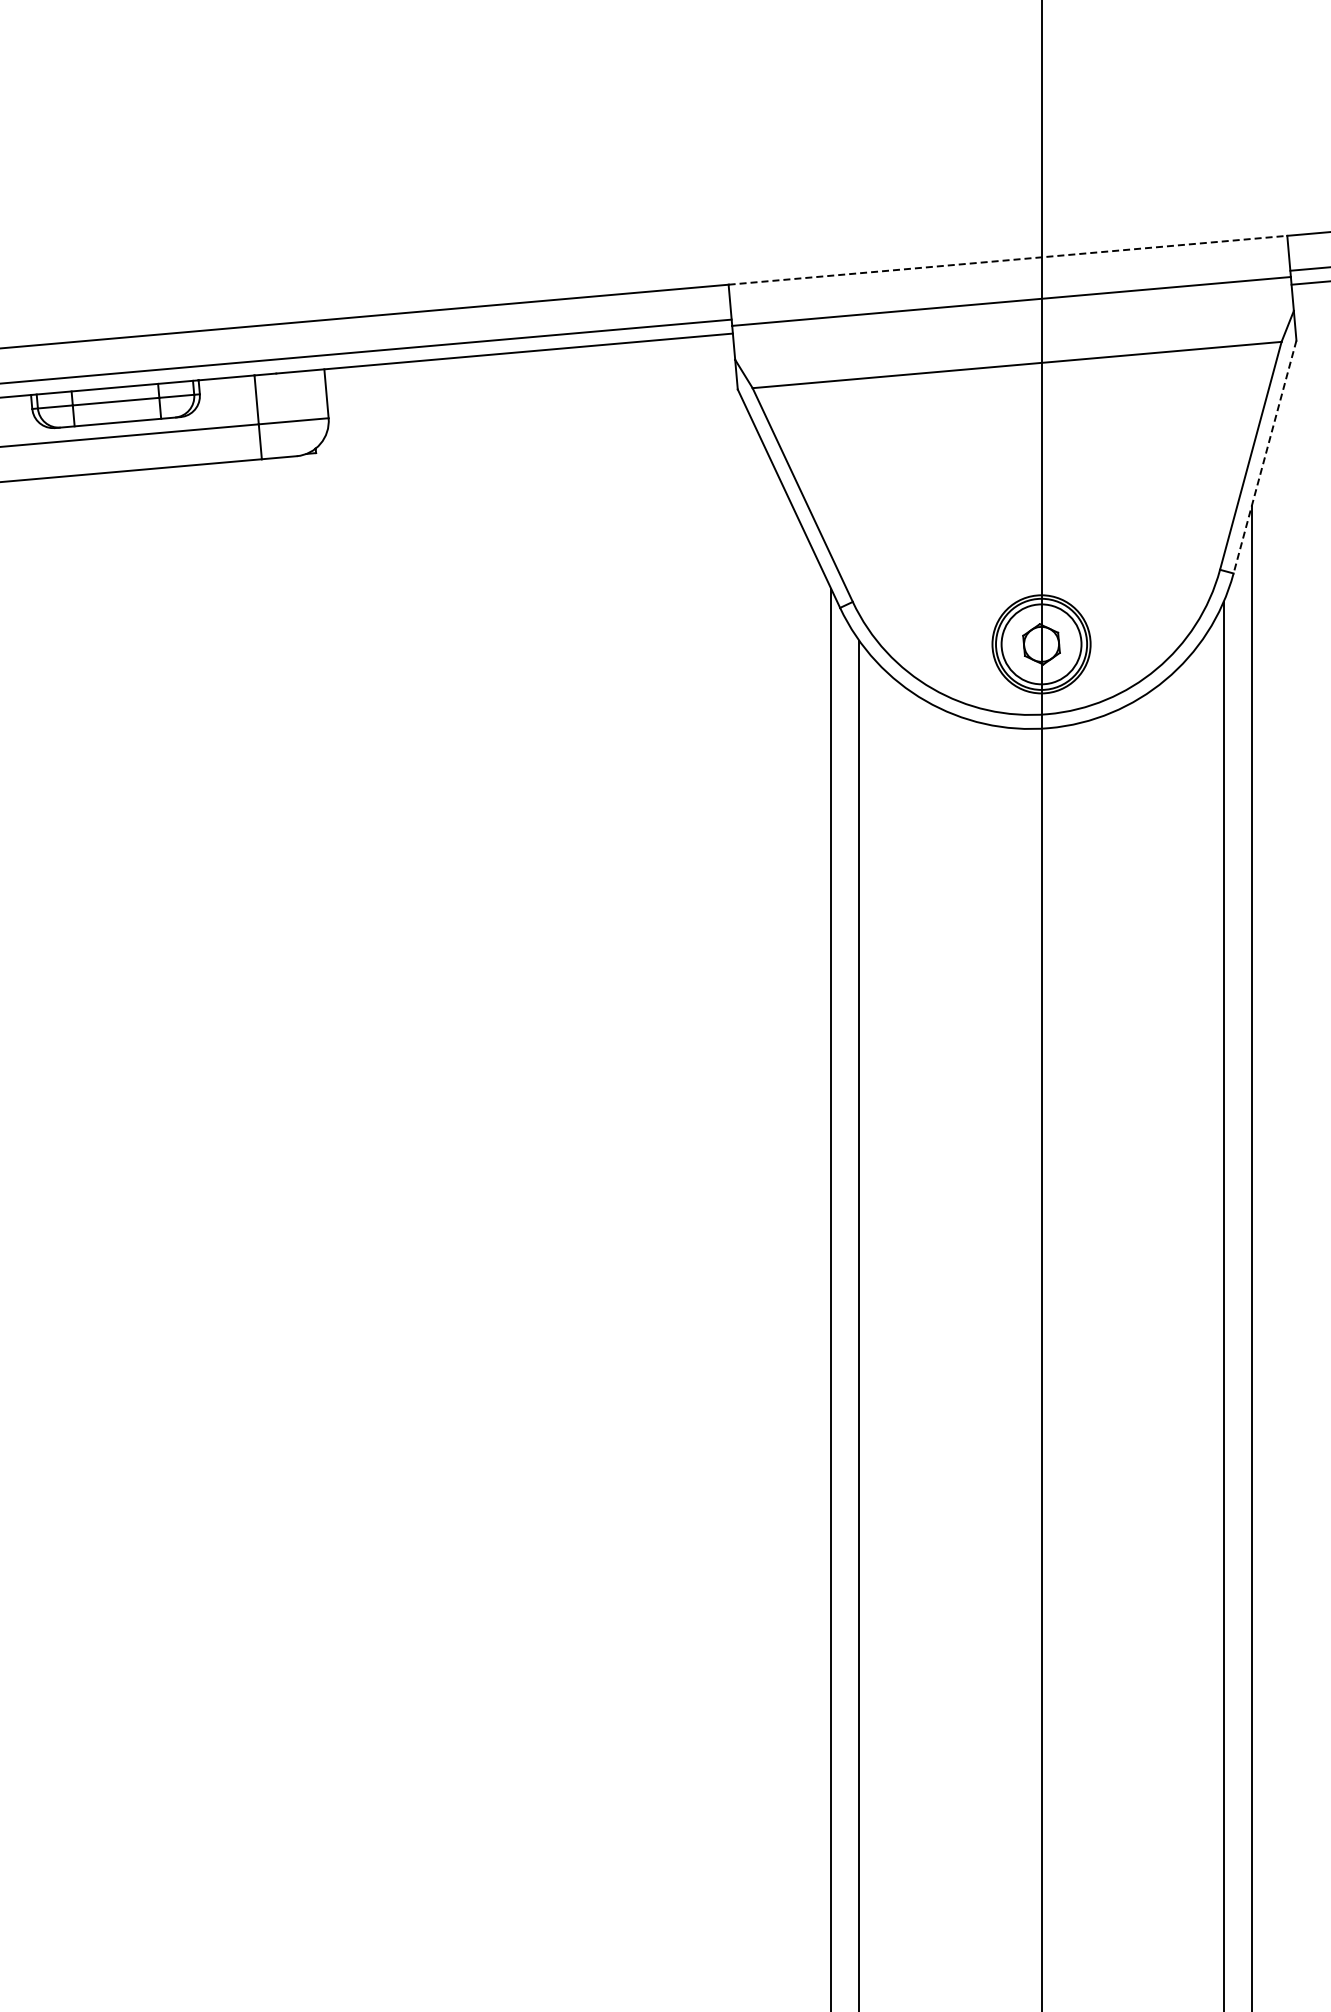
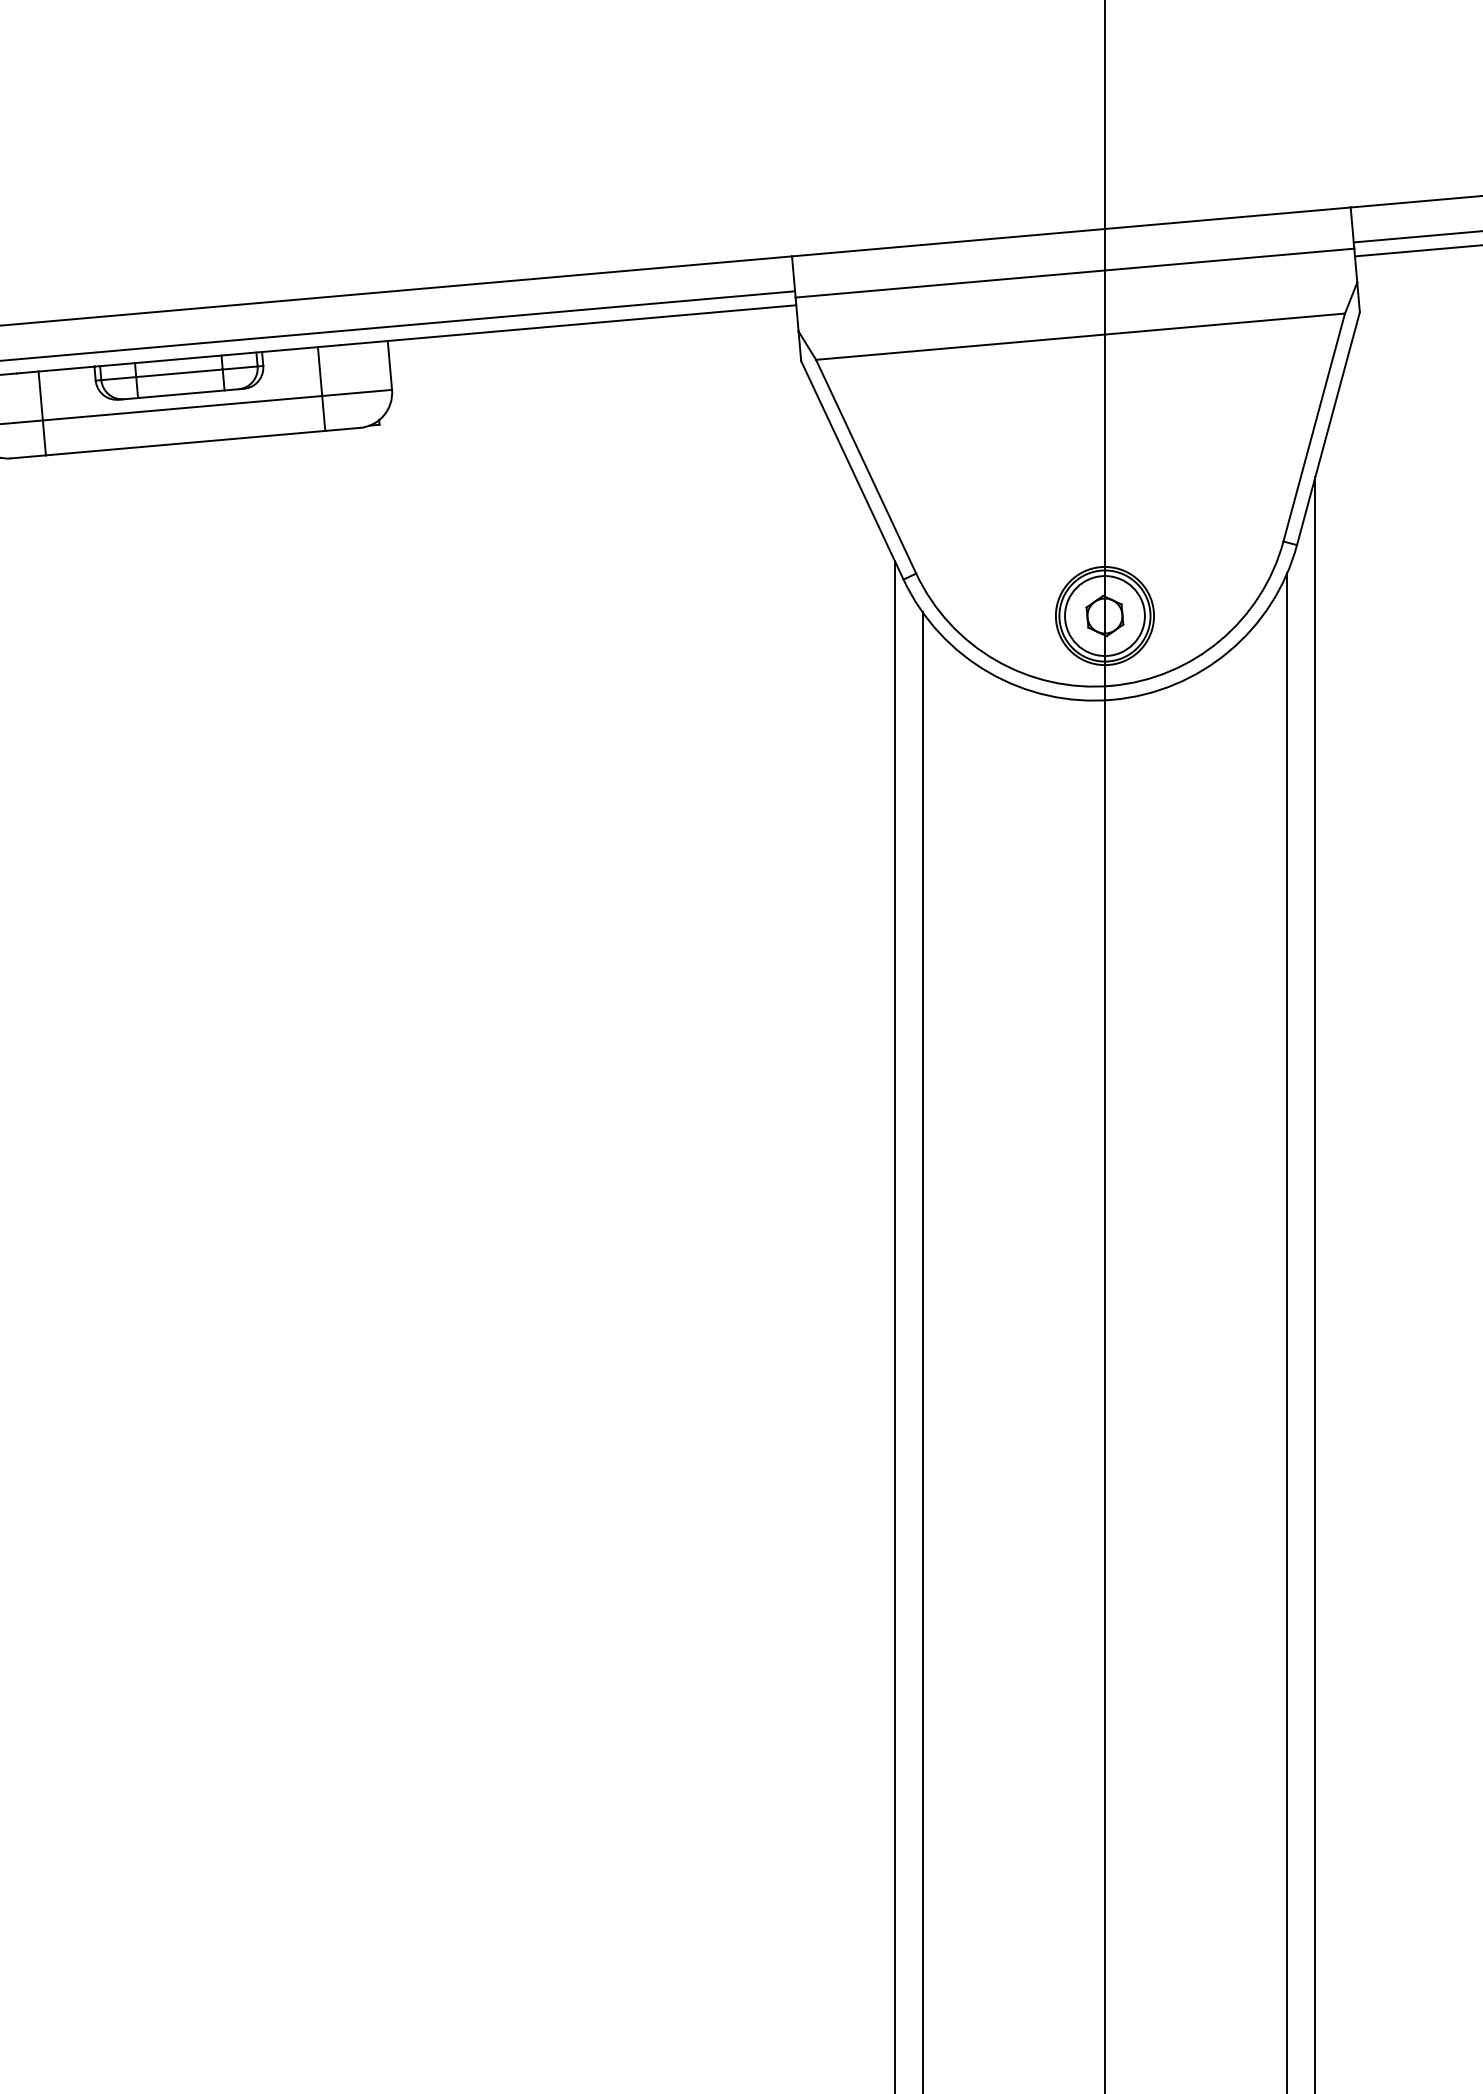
line: (1008, 259) -> (1071, 231), dashed -> solid
line: (1265, 456) -> (1328, 428), dashed -> solid

